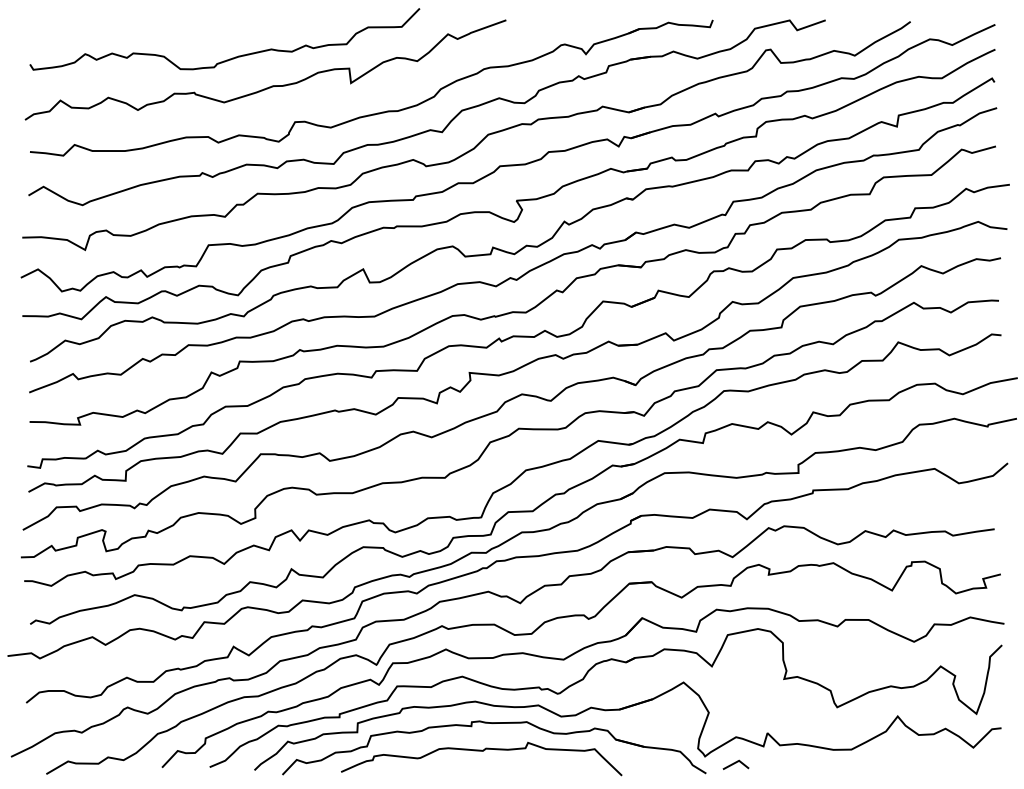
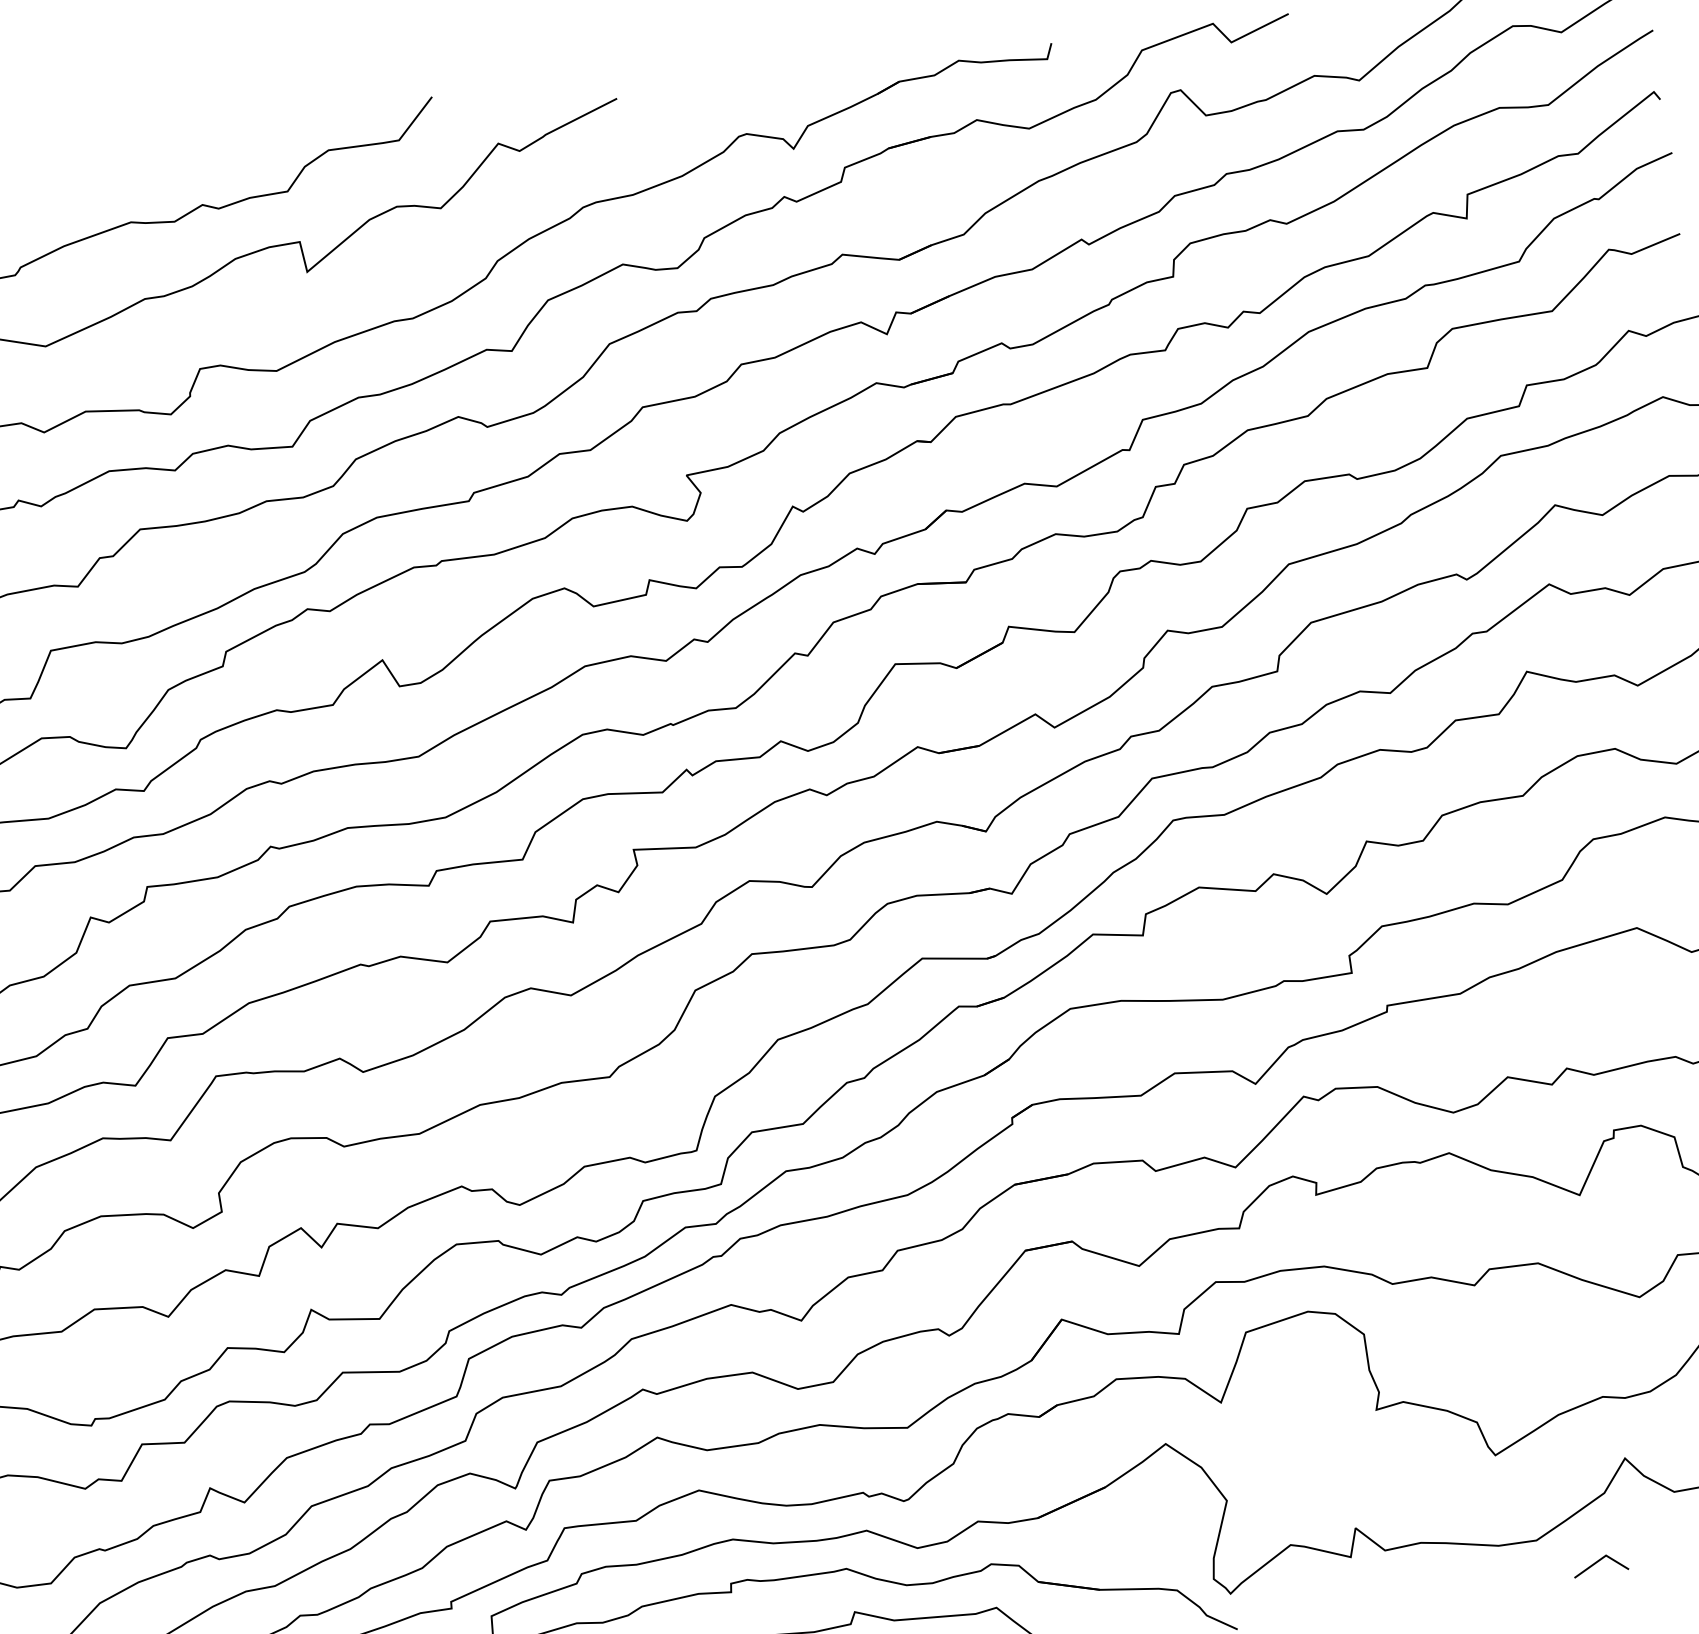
line: (735, 763) -> (1599, 1562), moved

